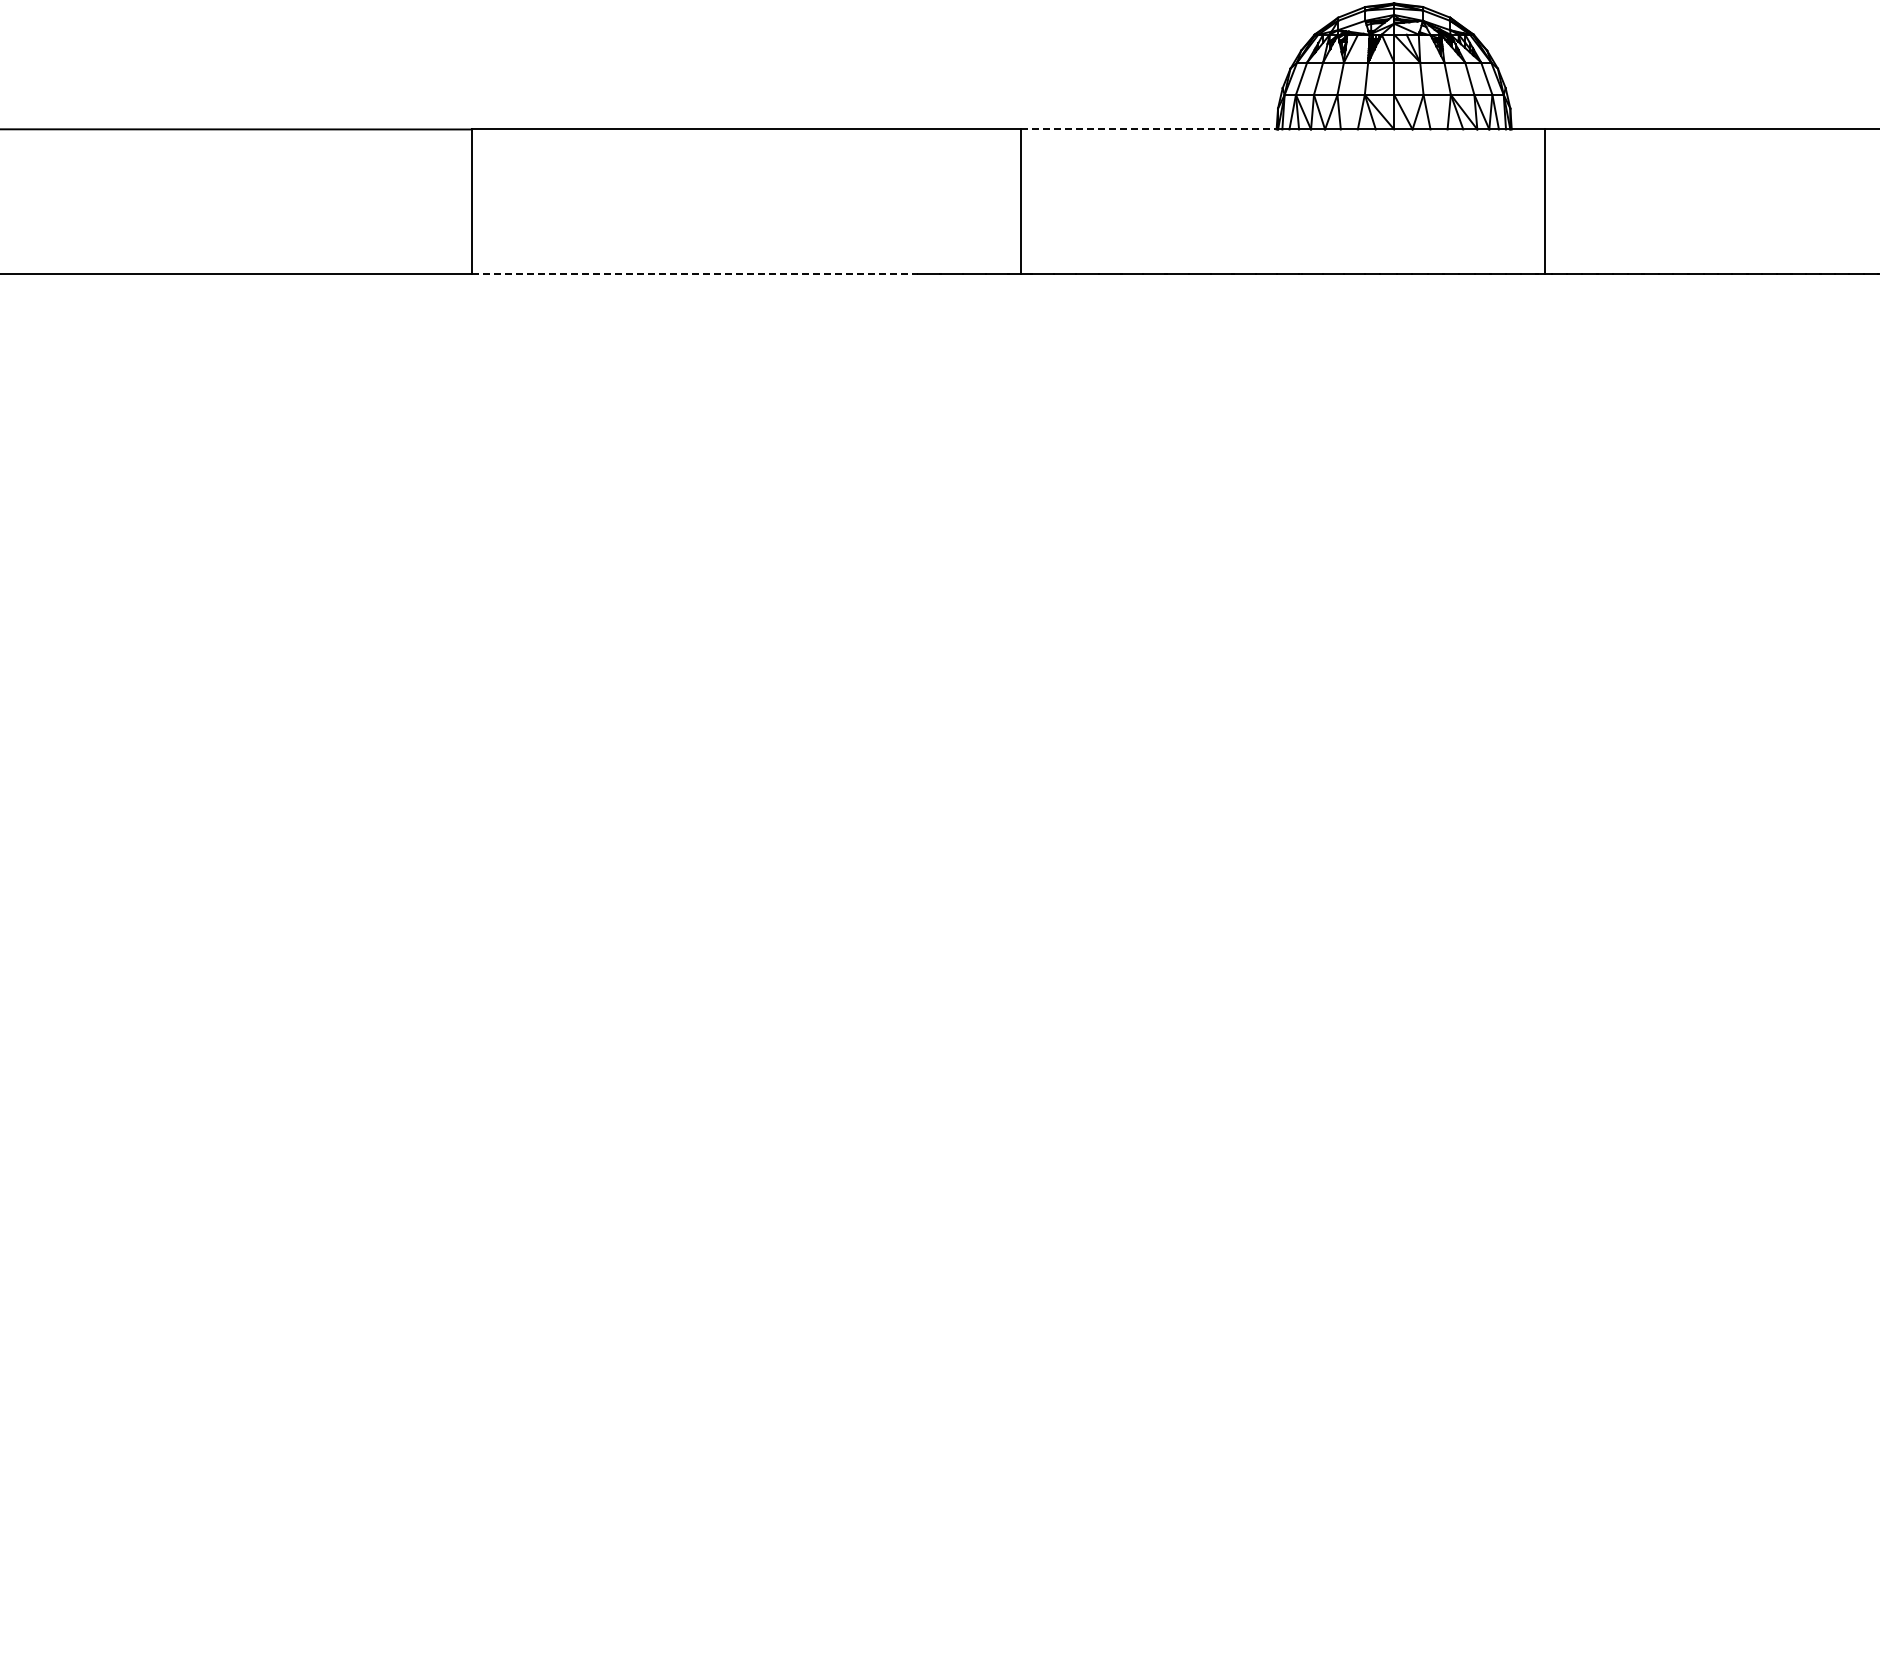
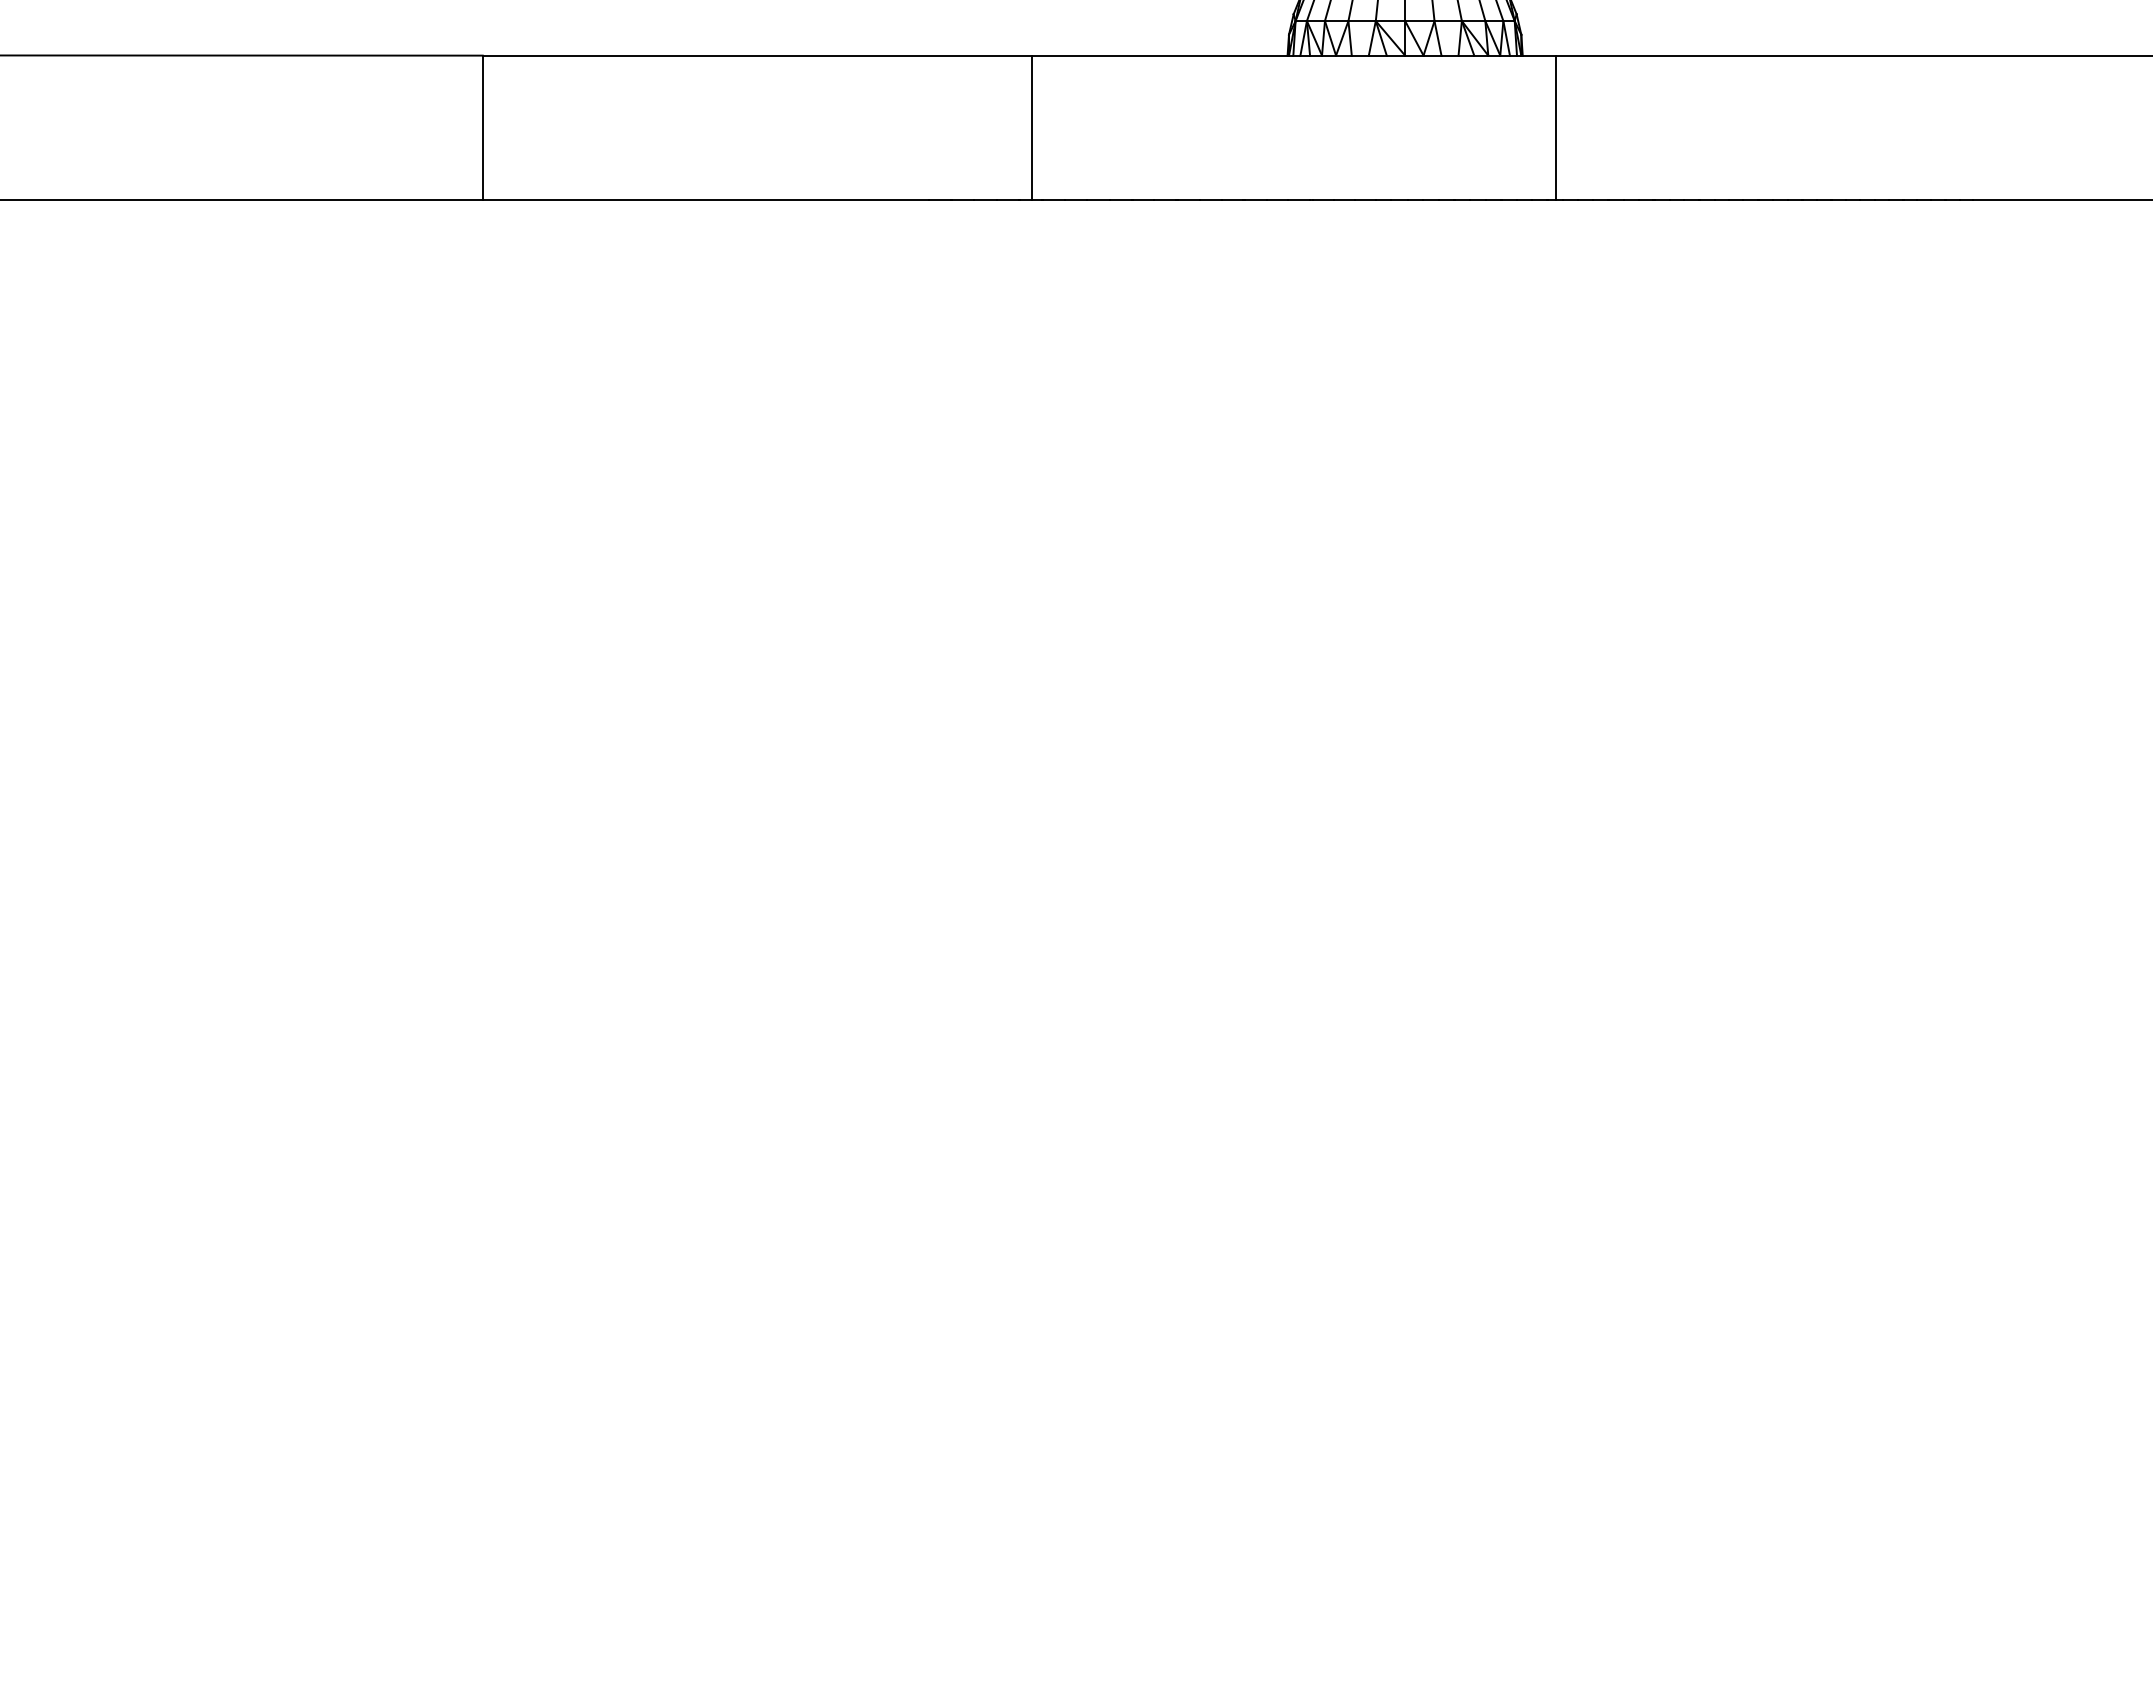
line: (1148, 129) -> (1159, 55), dashed -> solid
line: (695, 273) -> (706, 199), dashed -> solid

